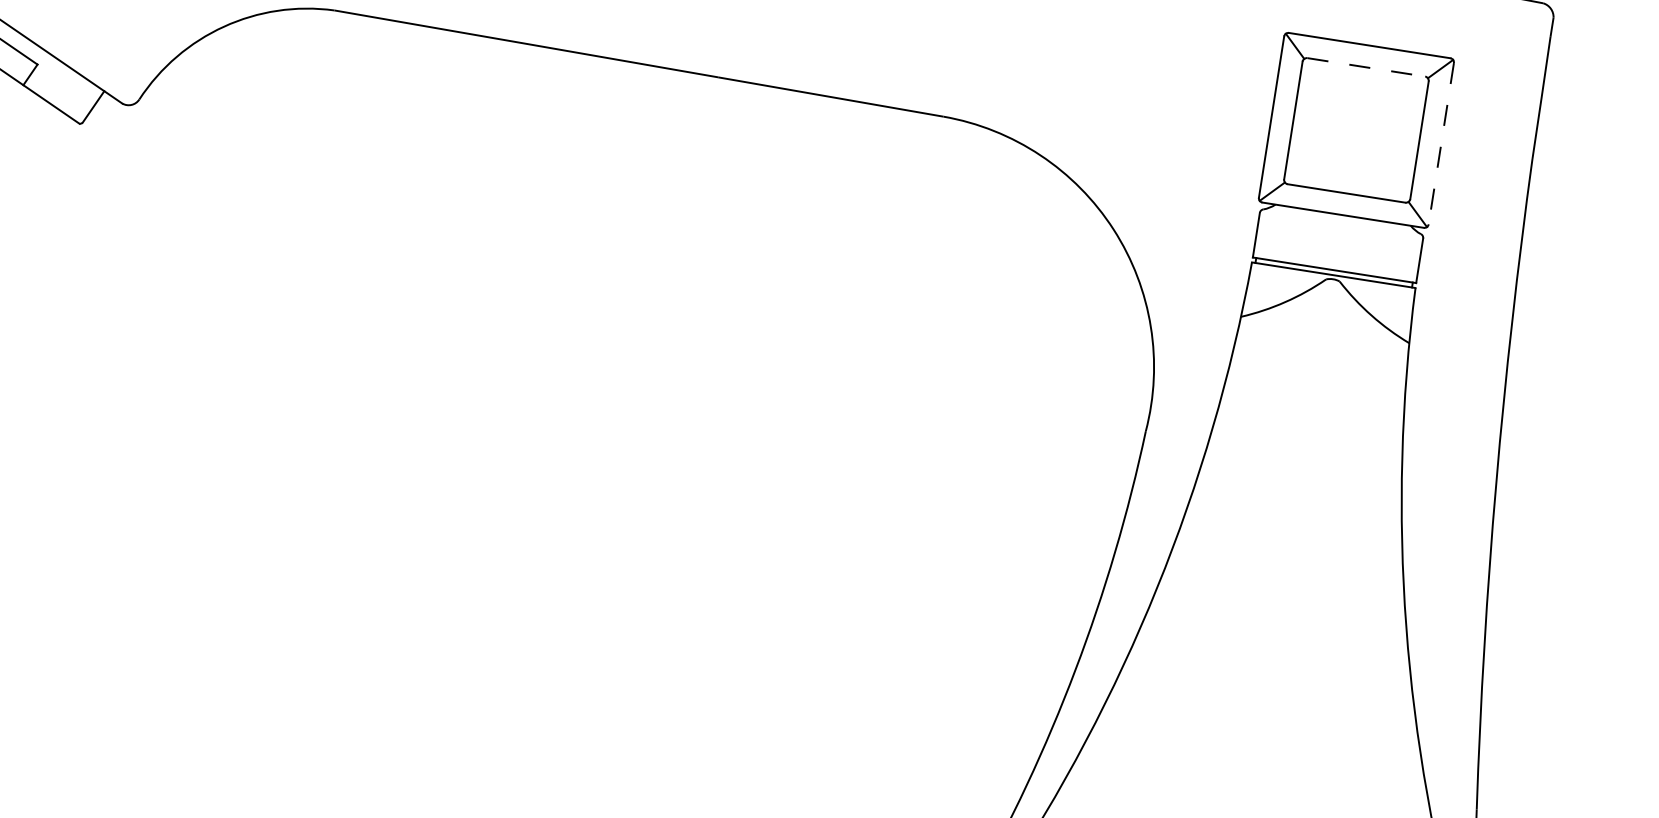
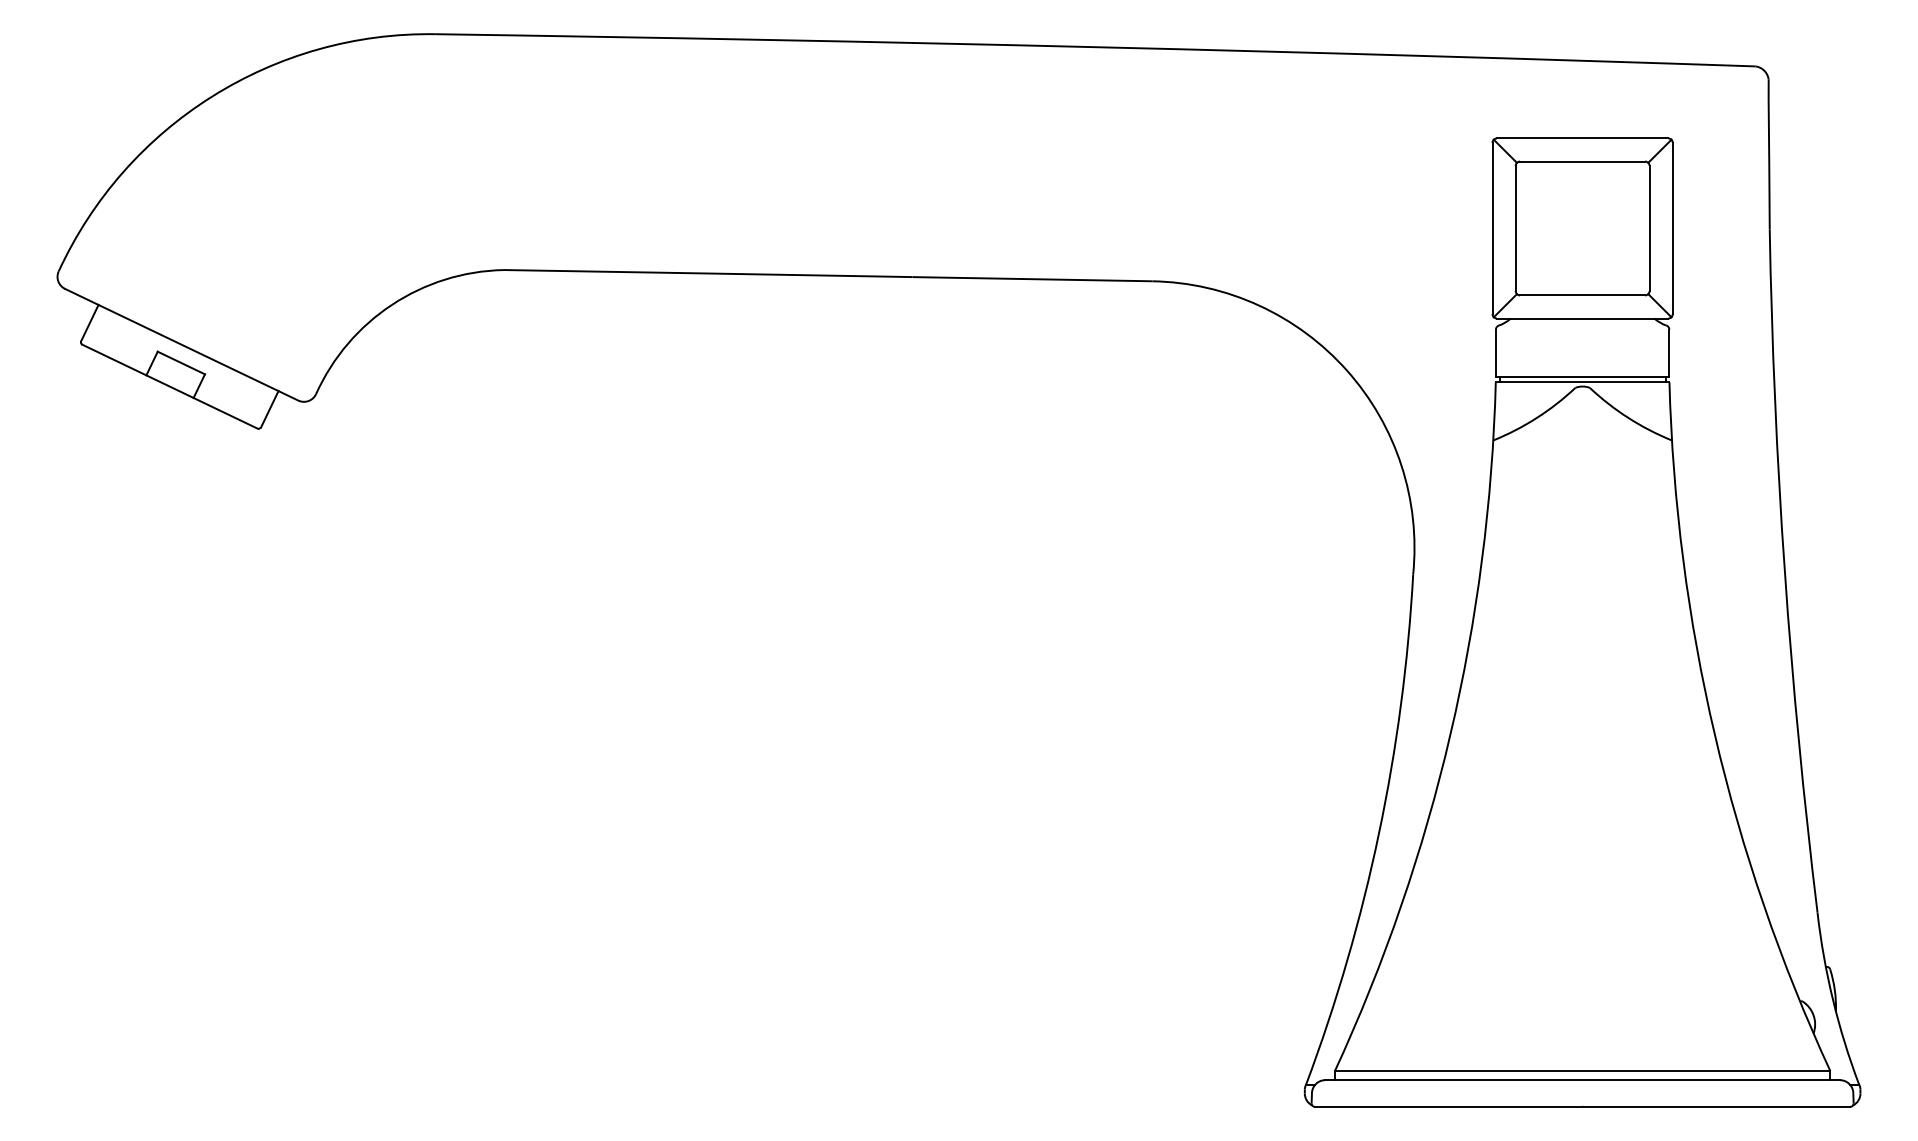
line: (1366, 67) -> (1582, 161), dashed -> solid
line: (1441, 143) -> (1672, 228), dashed -> solid

